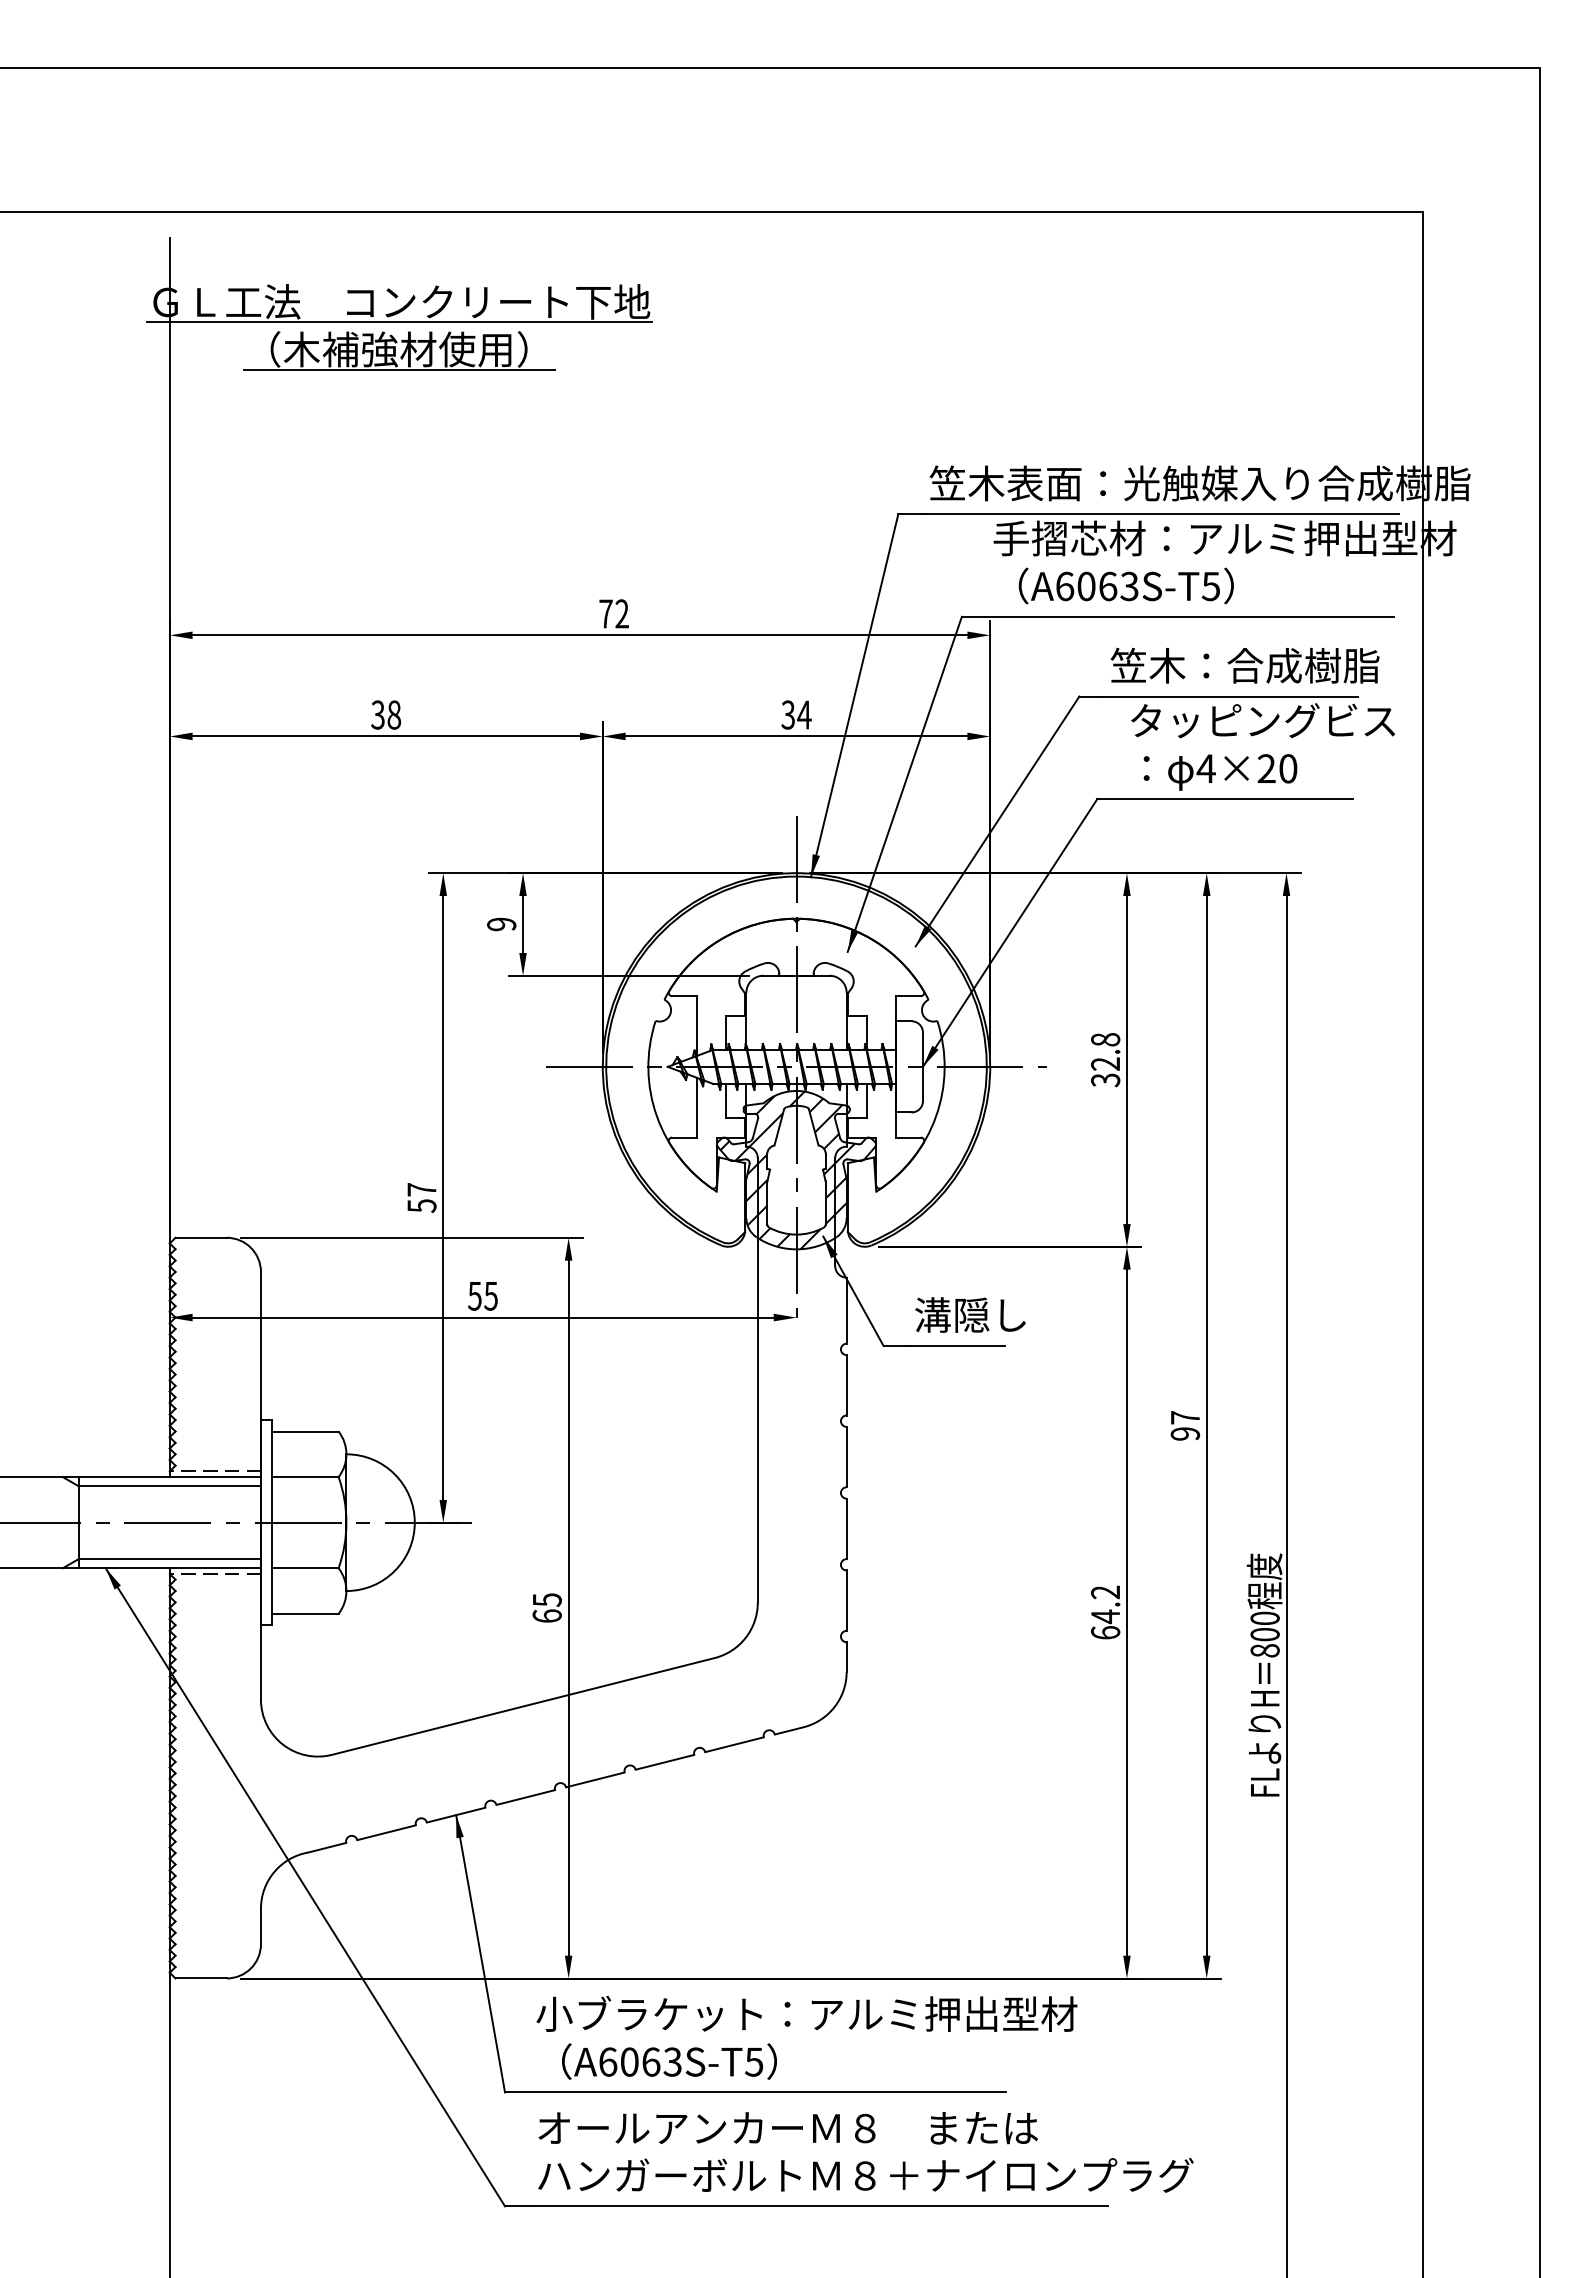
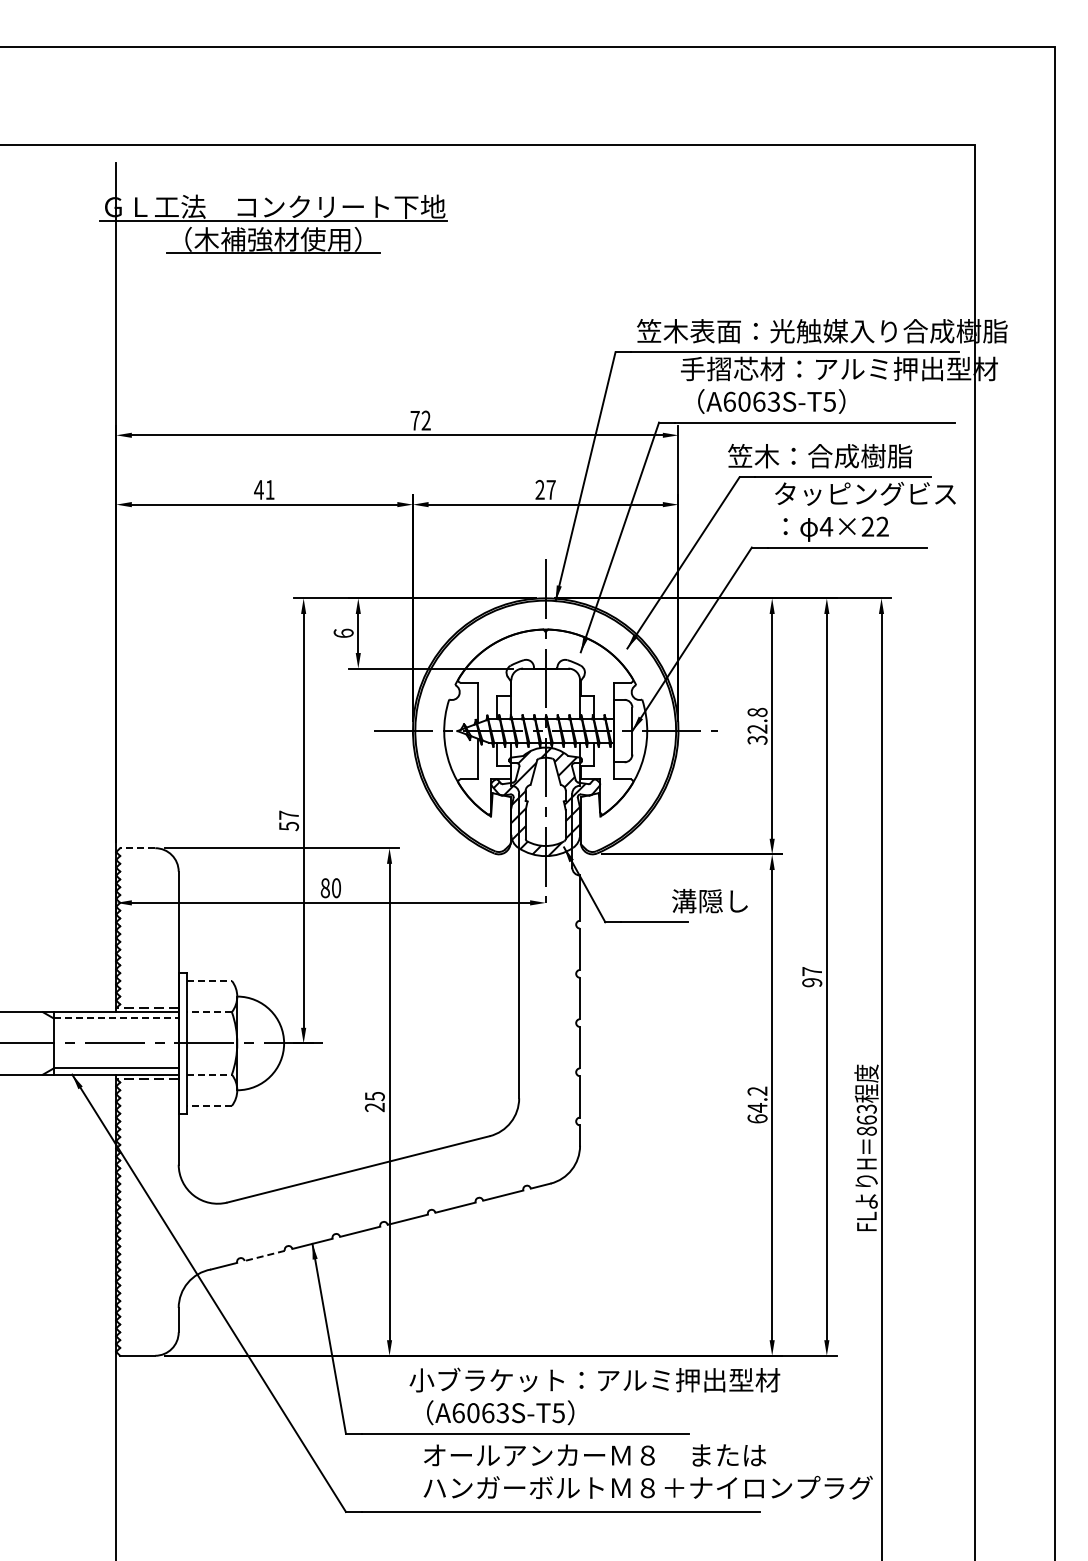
text: (1245, 666) -> (820, 456), moved
text: (386, 714) -> (264, 489), 38 -> 41
text: (796, 714) -> (545, 489), 34 -> 27
text: (1287, 768) -> (882, 526), 4×20 -> 4×22
text: (501, 923) -> (343, 632), 9 -> 6
line: (200, 1238) -> (137, 848), solid -> dashed
text: (482, 1296) -> (330, 888), 55 -> 80
text: (969, 1315) -> (709, 901), moved
line: (305, 1430) -> (209, 980), solid -> dashed
line: (305, 1477) -> (209, 1012), solid -> dashed
line: (170, 1486) -> (116, 1018), solid -> dashed
line: (305, 1568) -> (209, 1074), solid -> dashed
line: (305, 1613) -> (209, 1105), solid -> dashed
text: (546, 1616) -> (374, 1107), 65 -> 25
text: (1264, 1626) -> (866, 1114), 800 -> 863
line: (386, 1832) -> (264, 1255), solid -> dashed
text: (806, 2037) -> (594, 1396), moved
text: (864, 2151) -> (647, 1471), moved

